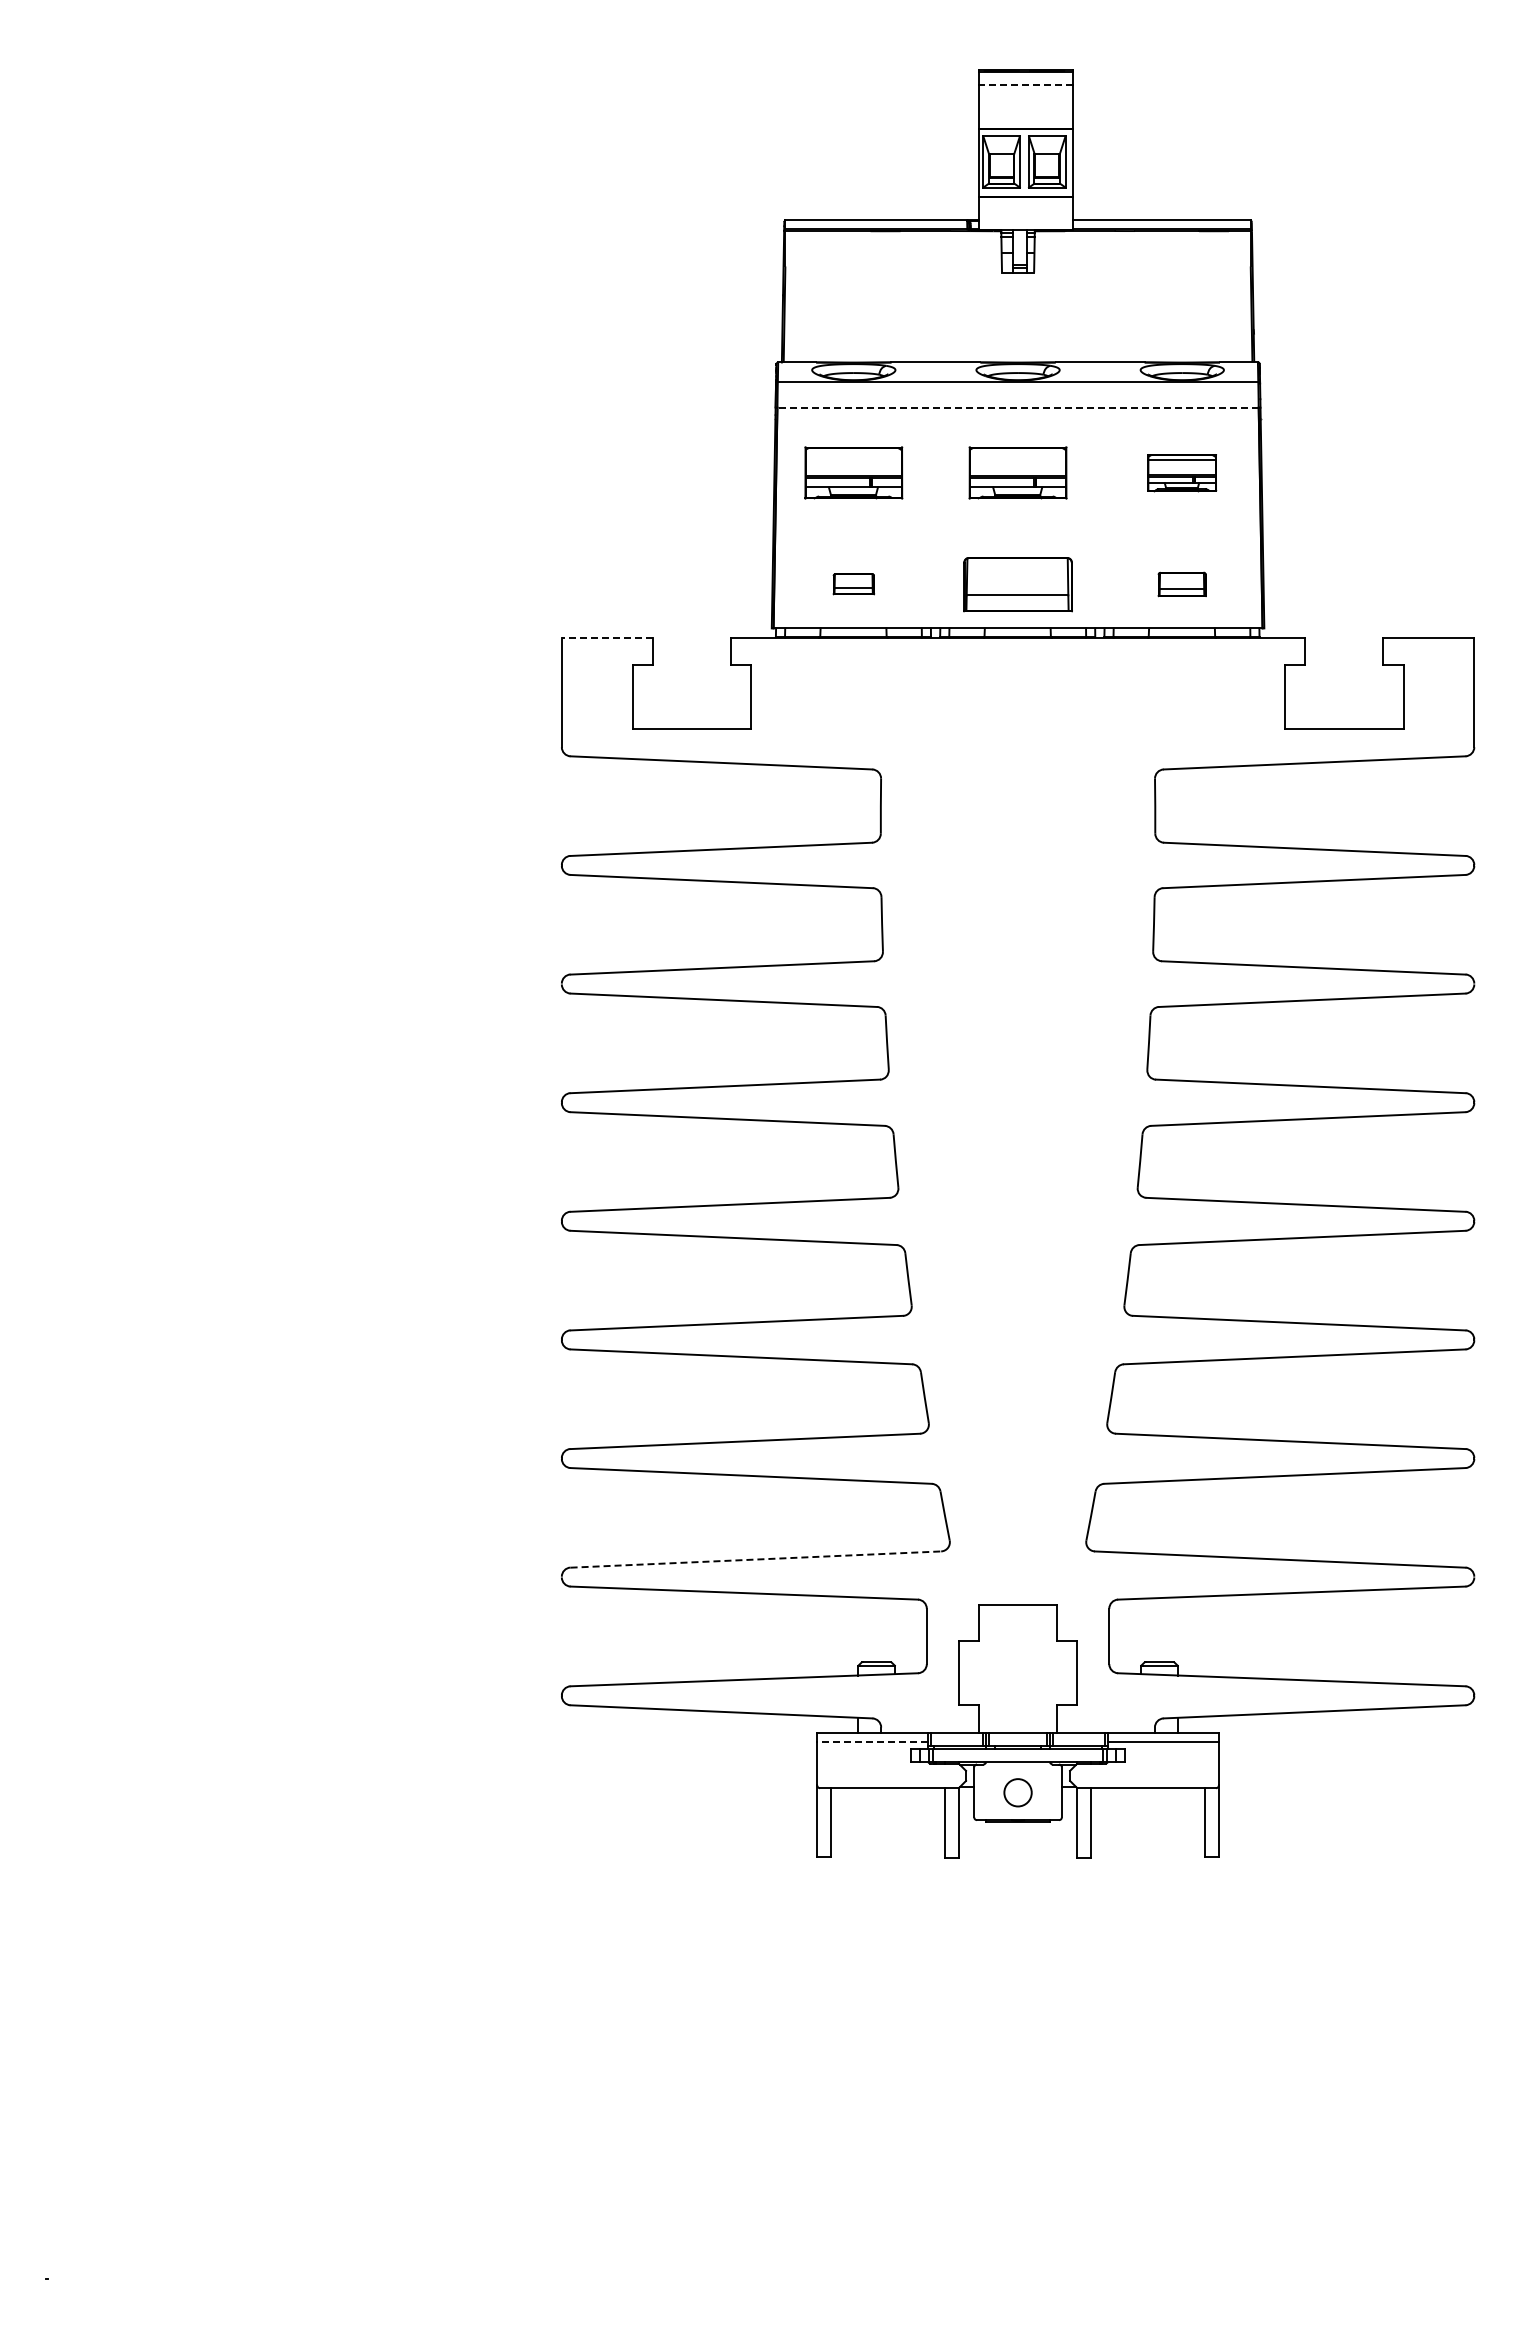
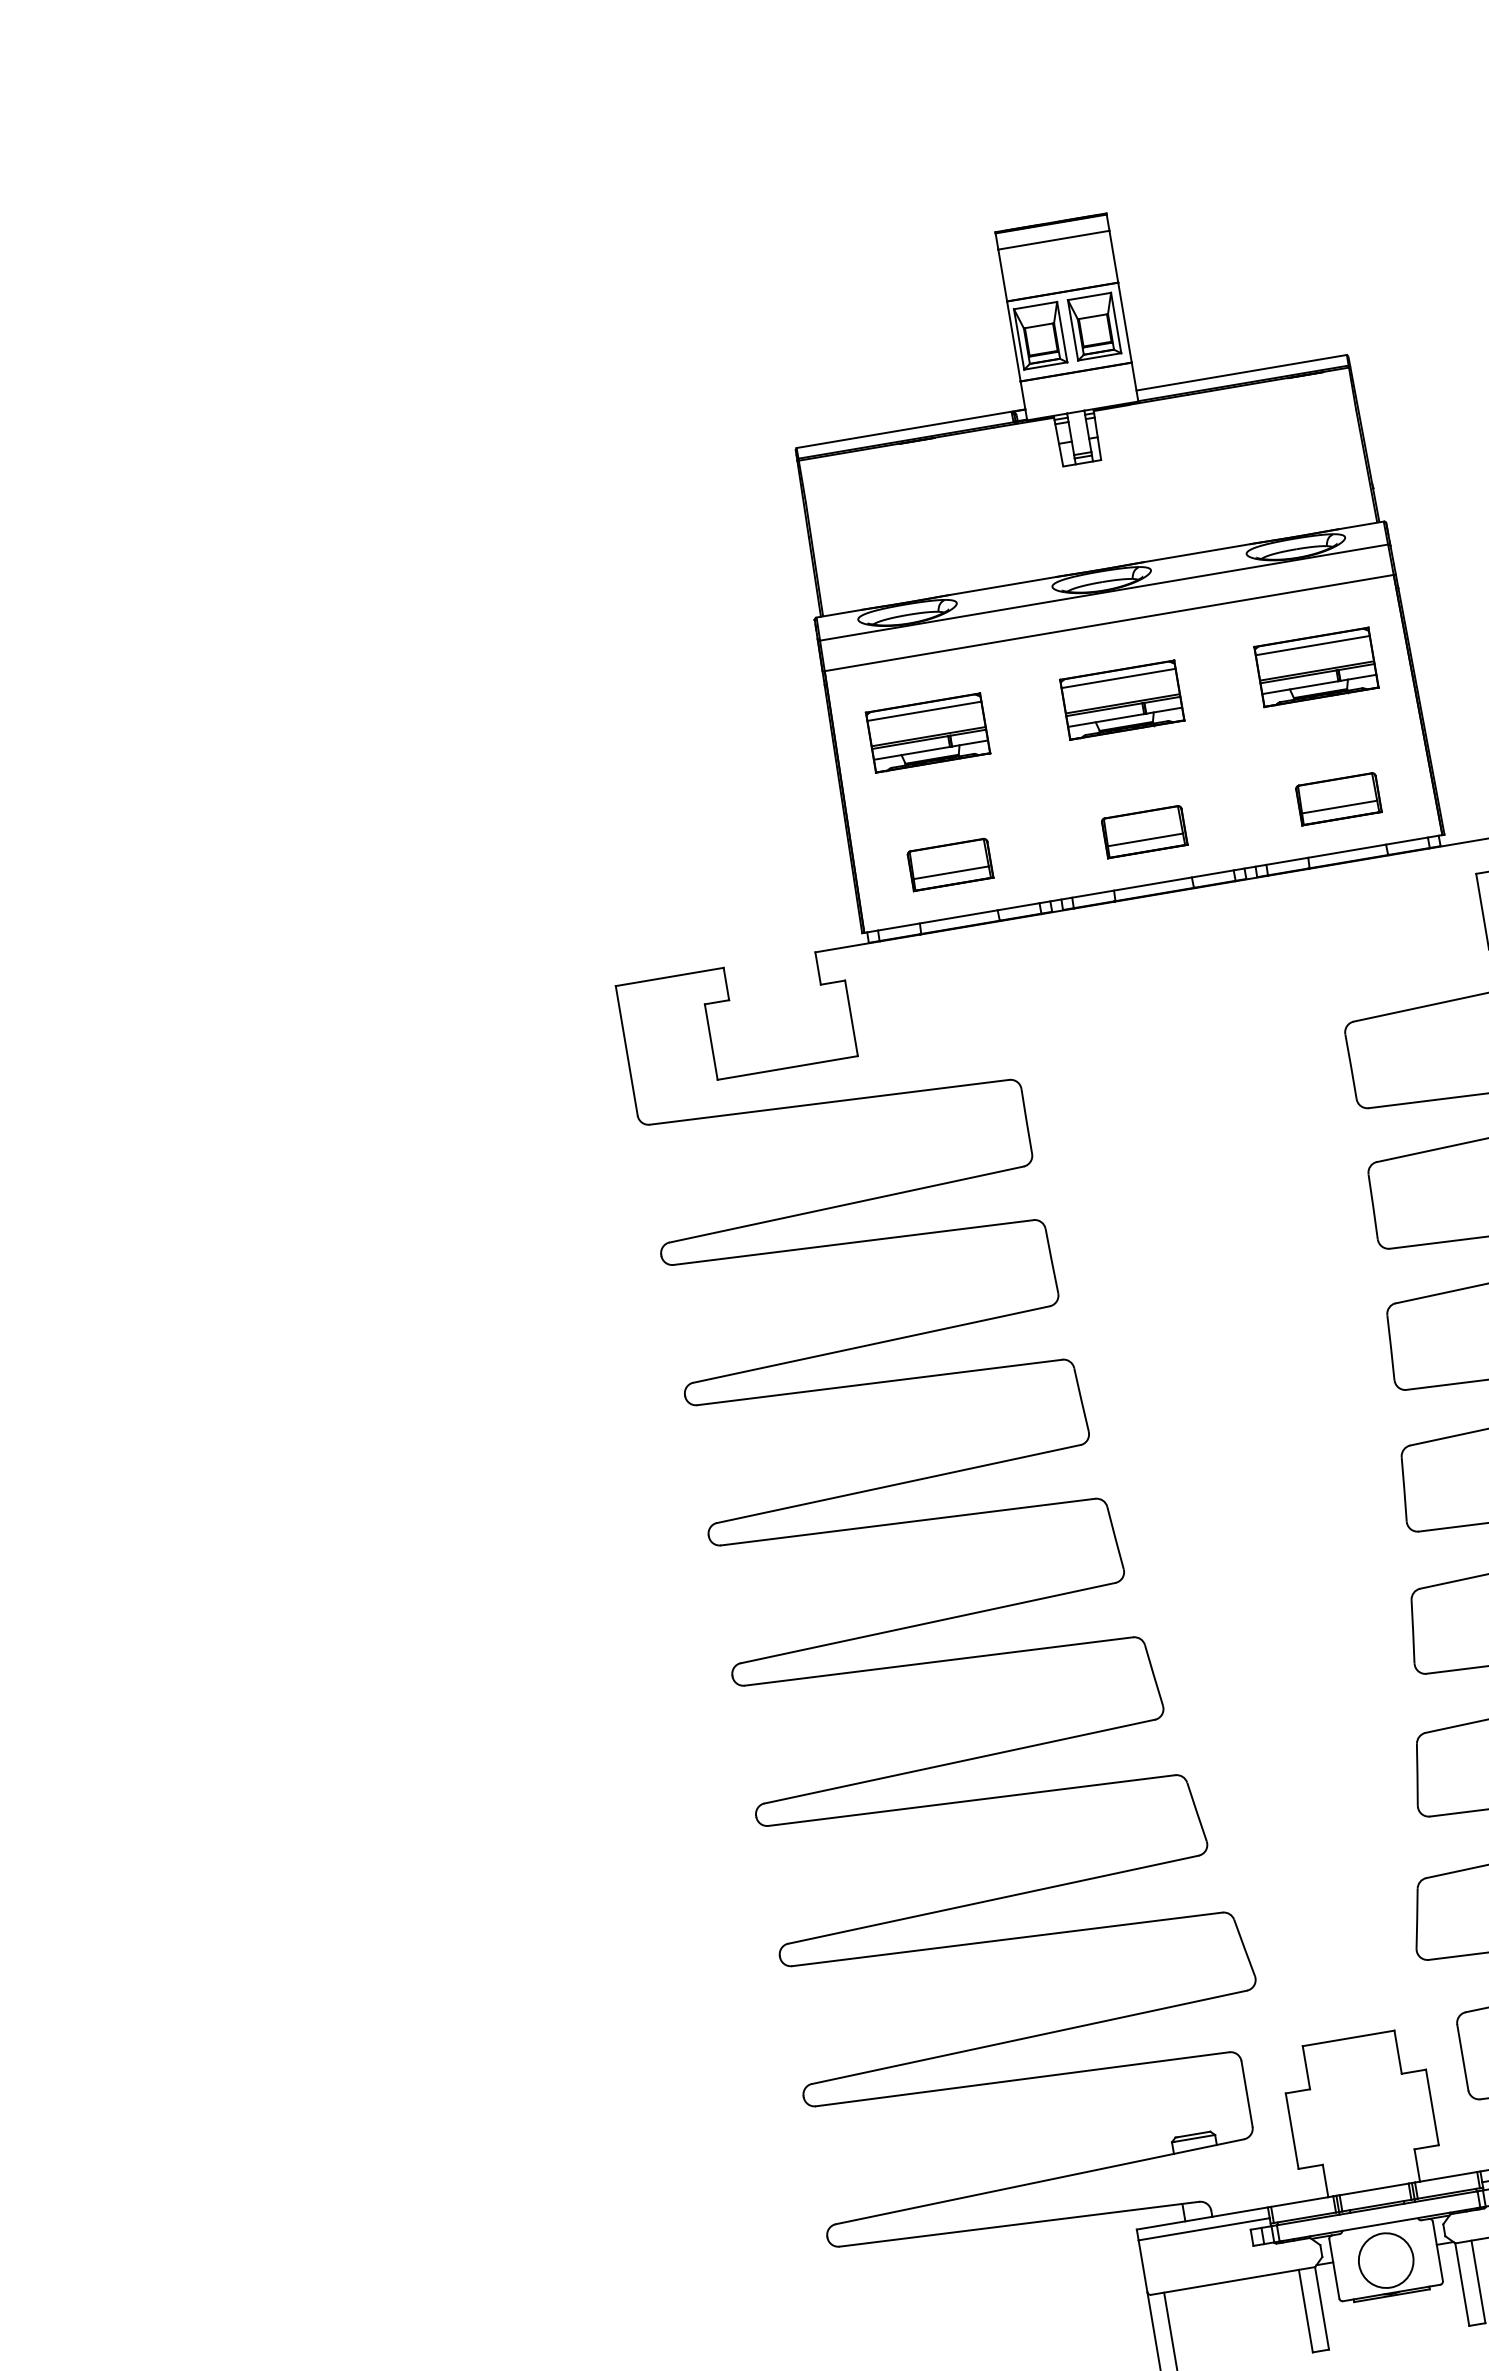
line: (1025, 85) -> (1053, 240), dashed -> solid
line: (1018, 407) -> (1109, 622), dashed -> solid
line: (853, 454) -> (924, 711), added
line: (1017, 454) -> (1117, 678), added
part: (1181, 472) -> (1315, 666), size x1.43
part: (853, 583) -> (949, 863), size x1.67
part: (1017, 583) -> (1143, 830), size x0.62
part: (1181, 584) -> (1337, 799), size x1.43
line: (607, 637) -> (669, 976), dashed -> solid
line: (756, 1559) -> (1030, 2037), dashed -> solid
line: (872, 1741) -> (1203, 2229), dashed -> solid
circle: (1017, 1792) -> (1385, 2260), size x1.67

